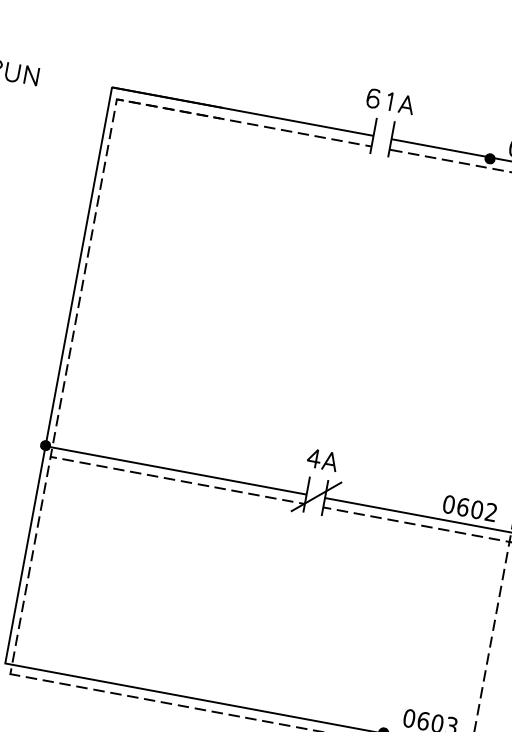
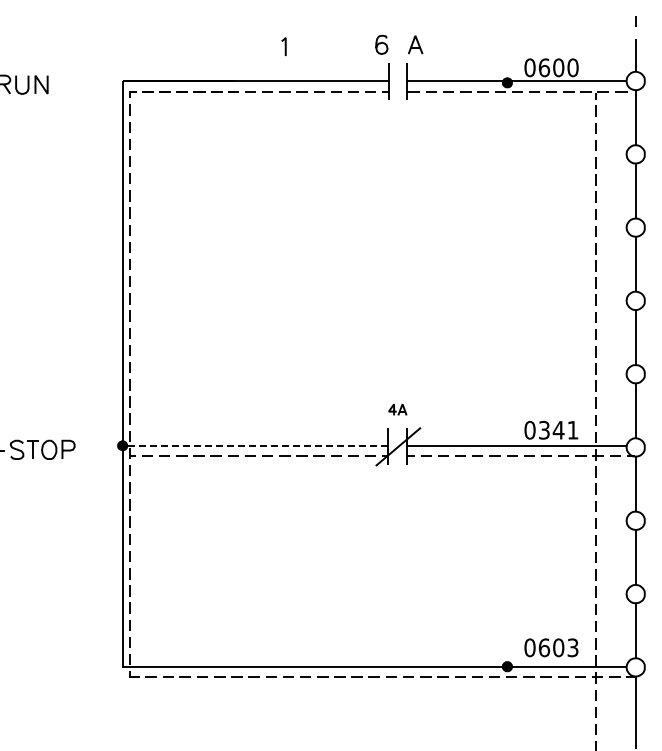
line: (389, 101) -> (284, 46), moved
part: (322, 459) -> (397, 409), size x0.6
line: (176, 470) -> (255, 446), solid -> dashed
text: (477, 508) -> (558, 429), 0602 -> 0341

